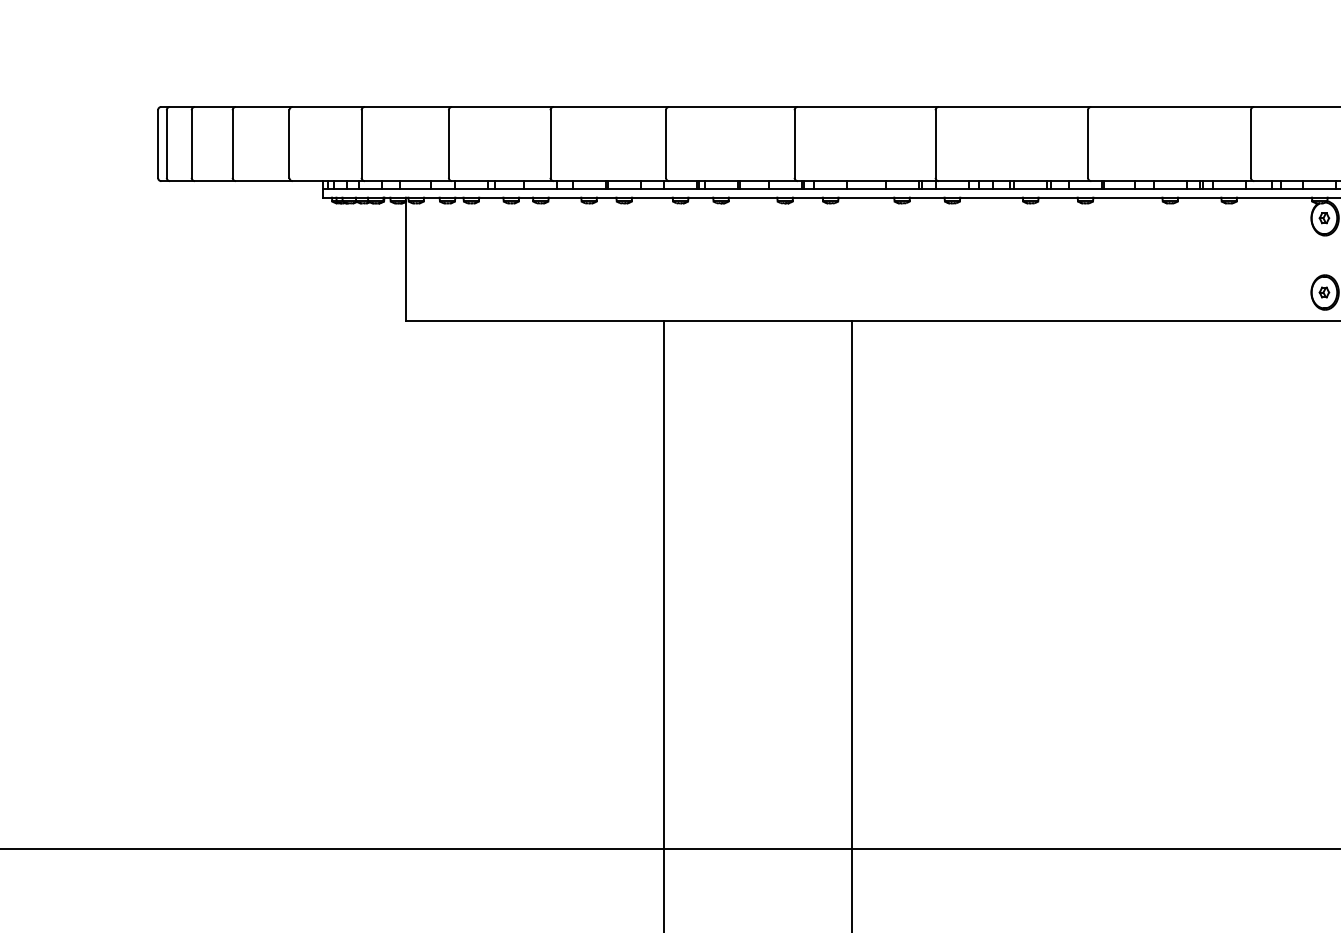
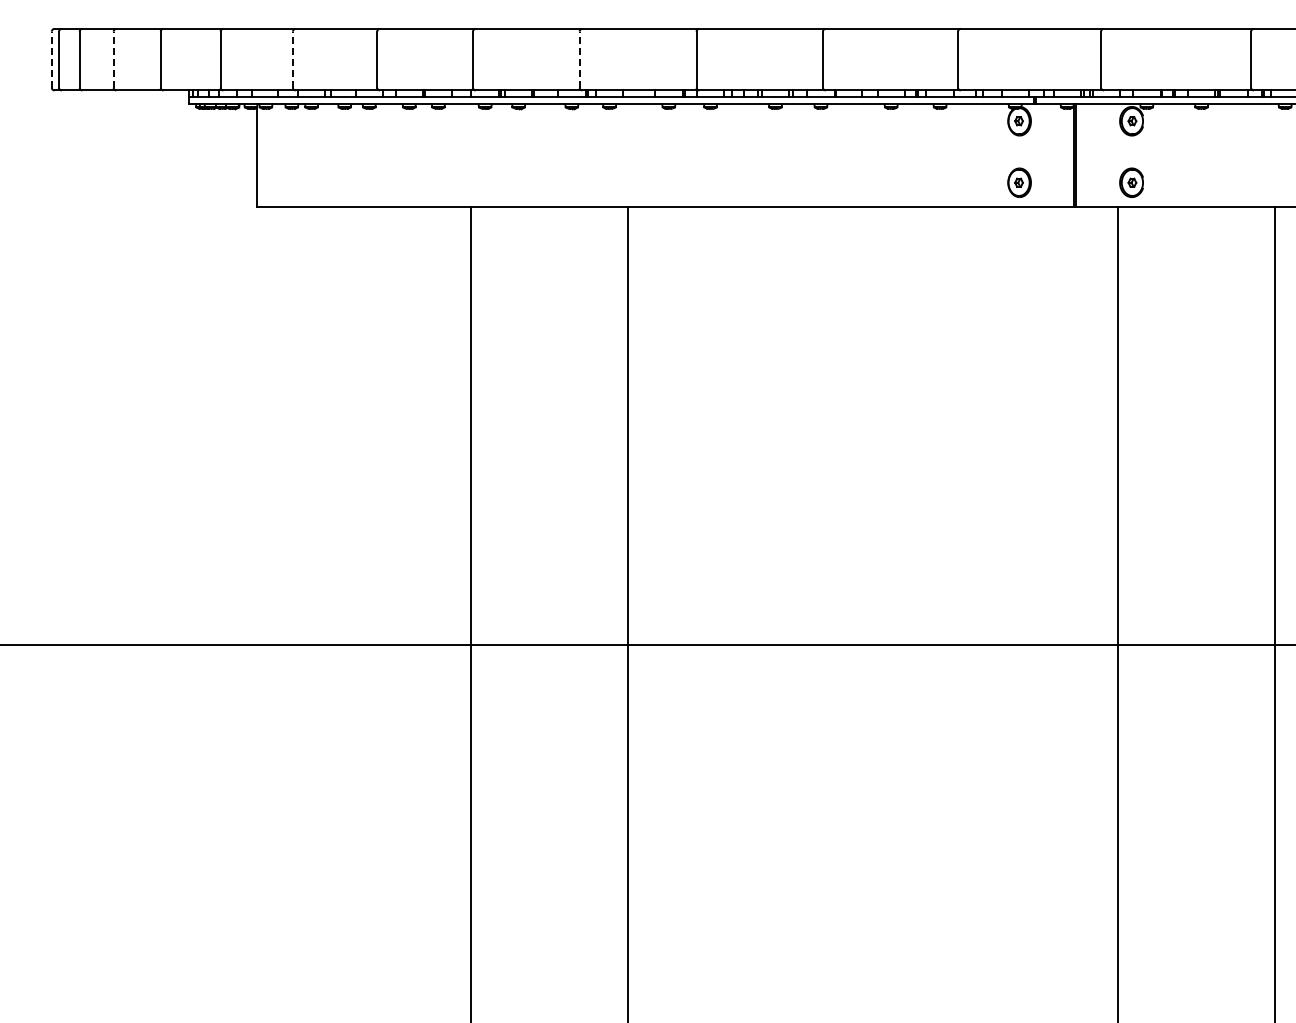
line: (157, 143) -> (51, 59), solid -> dashed
line: (232, 143) -> (113, 59), solid -> dashed
line: (448, 143) -> (292, 59), solid -> dashed
line: (794, 143) -> (579, 59), solid -> dashed

